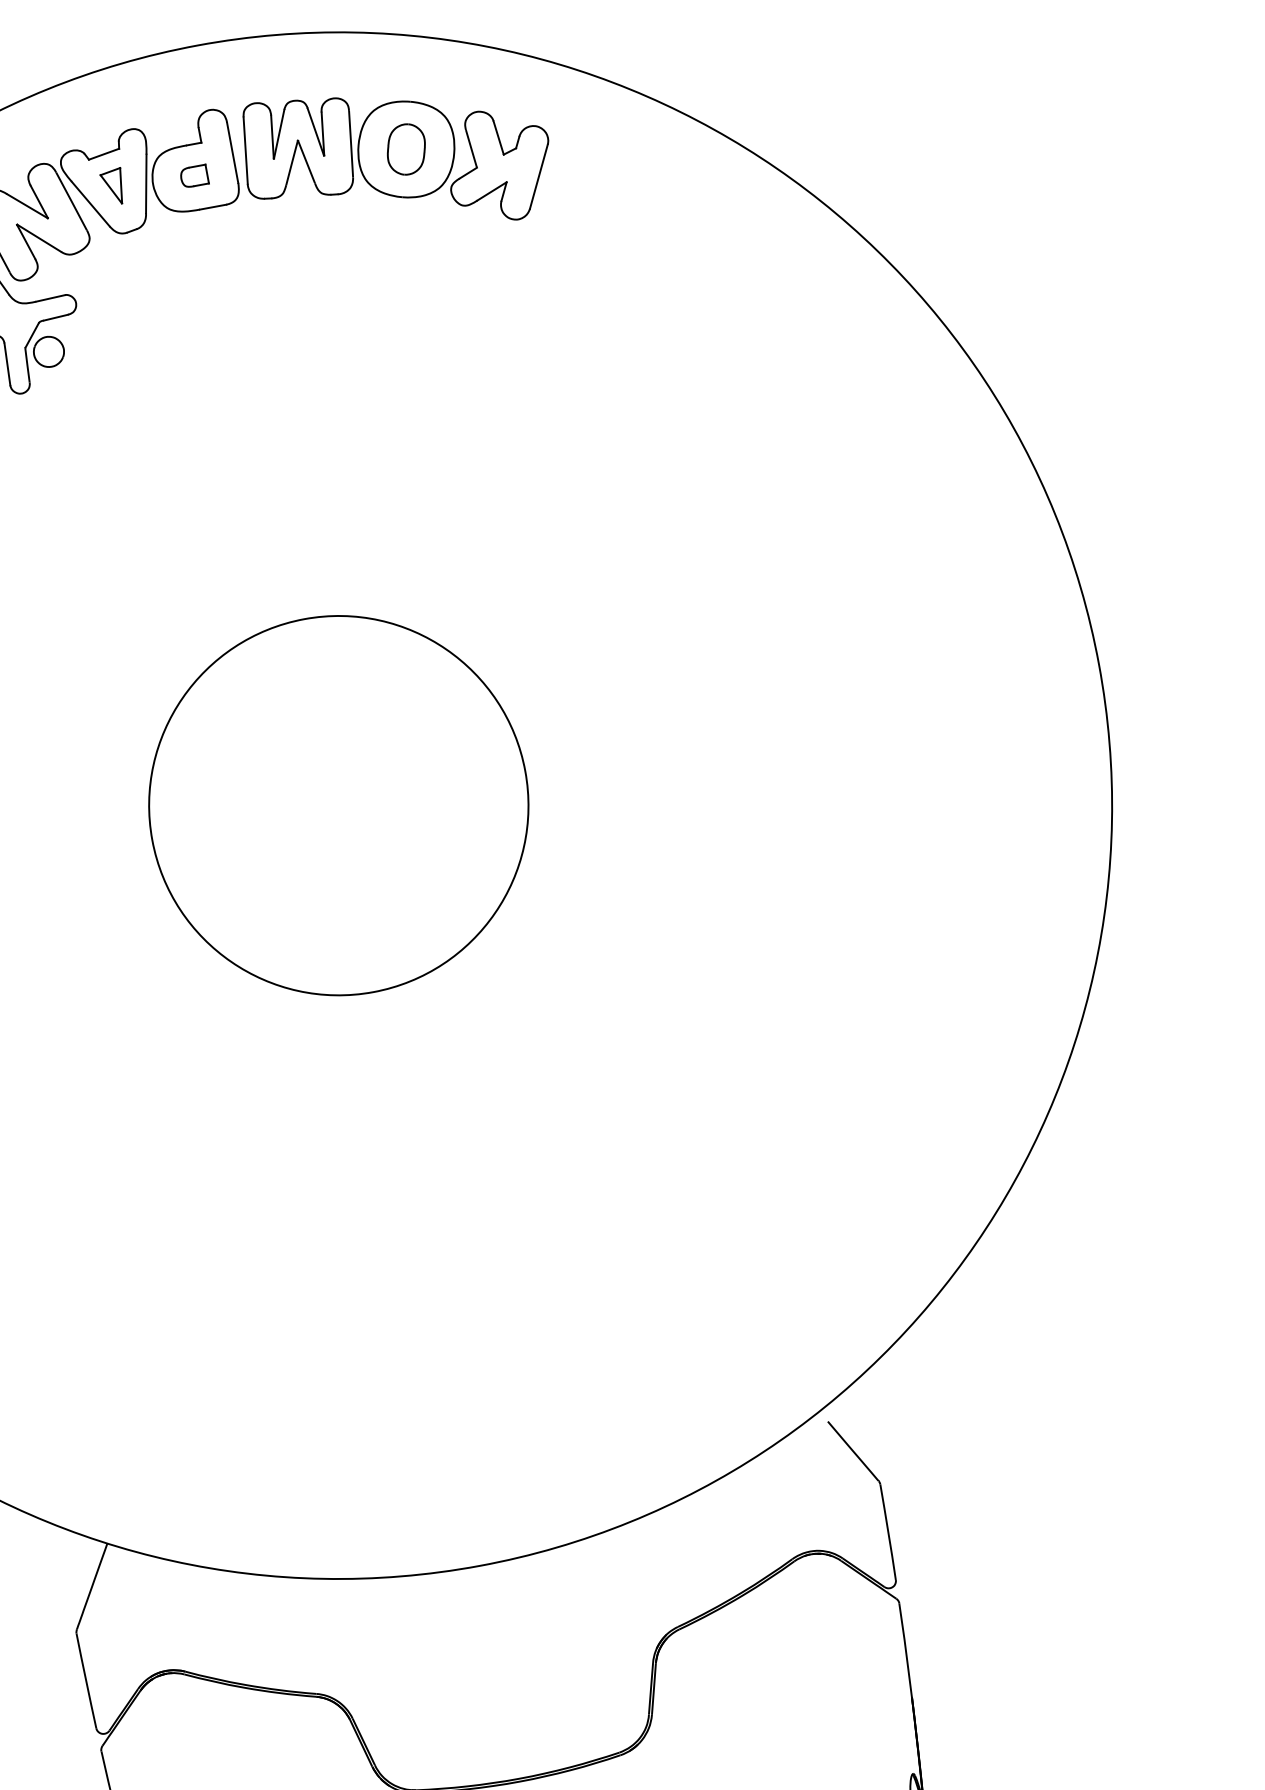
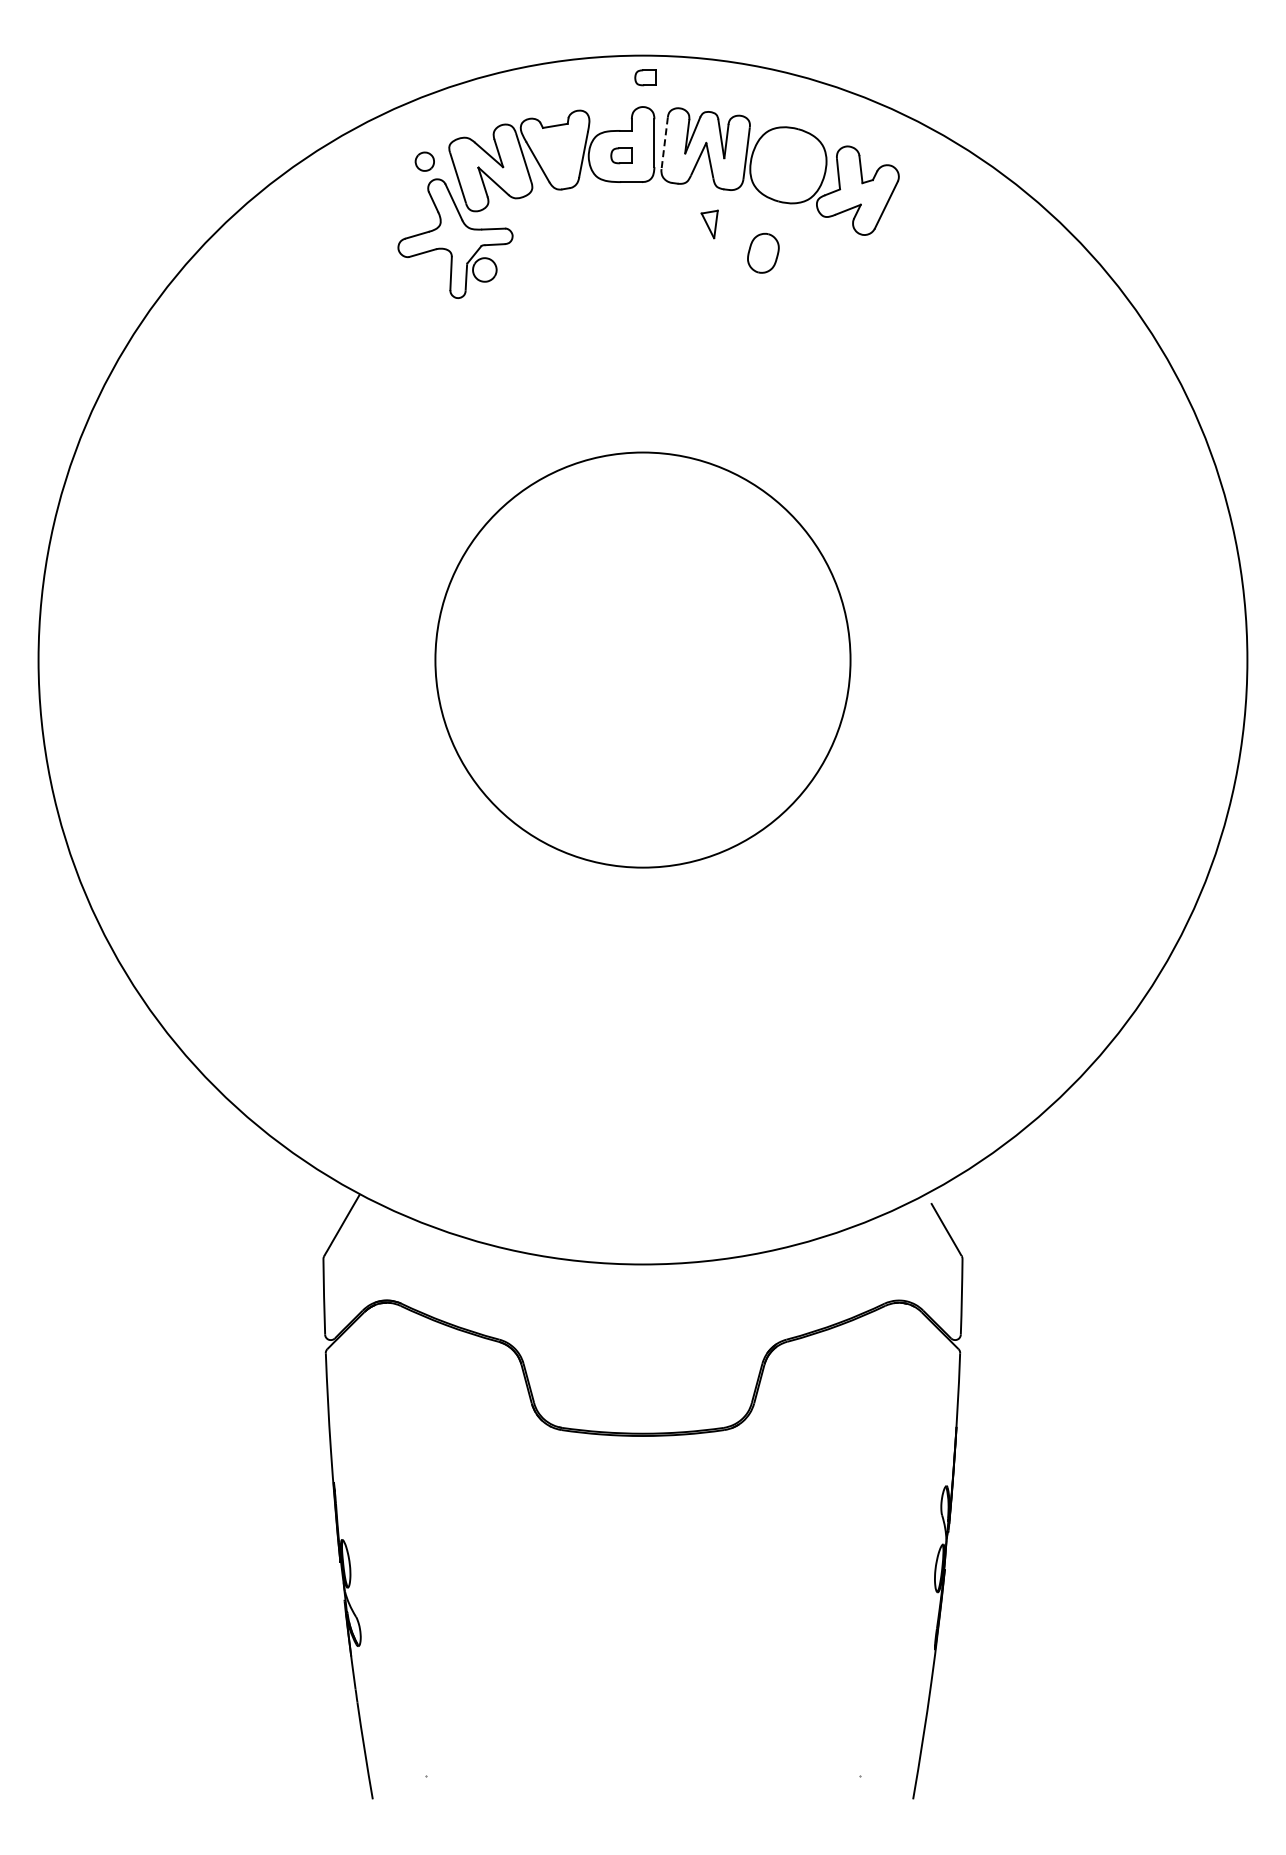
part: (206, 72) -> (645, 77), added
part: (406, 148) -> (763, 252), moved
line: (245, 150) -> (664, 143), solid -> dashed
part: (112, 187) -> (709, 224), moved
circle: (338, 805) -> (642, 659), size x1.4

